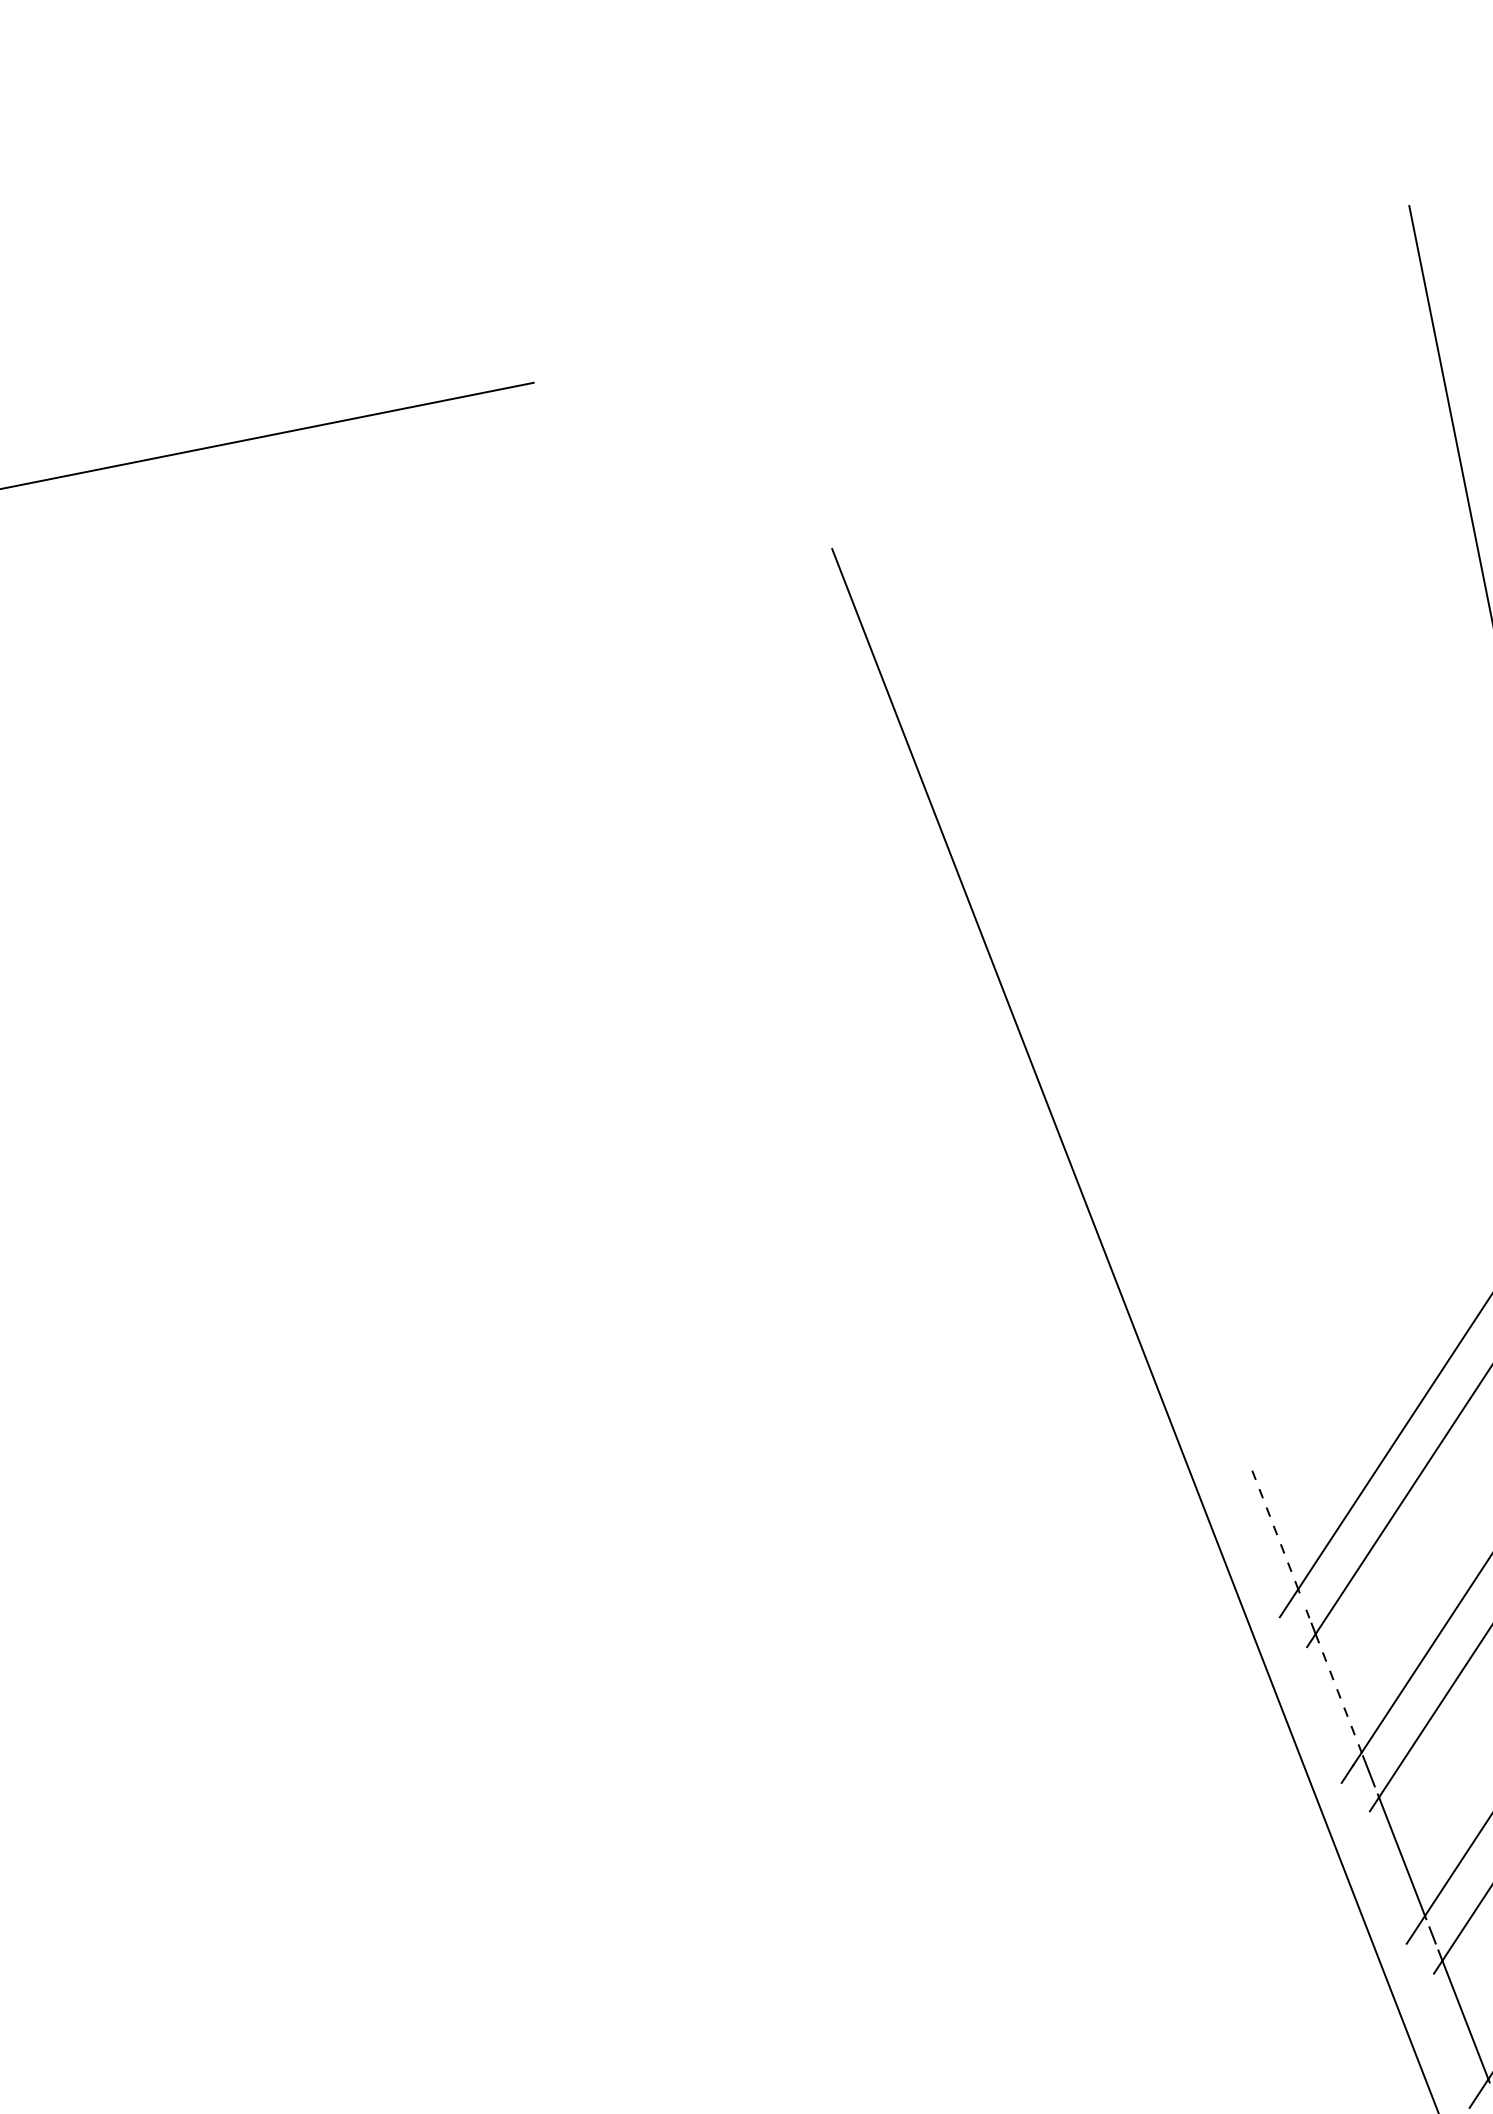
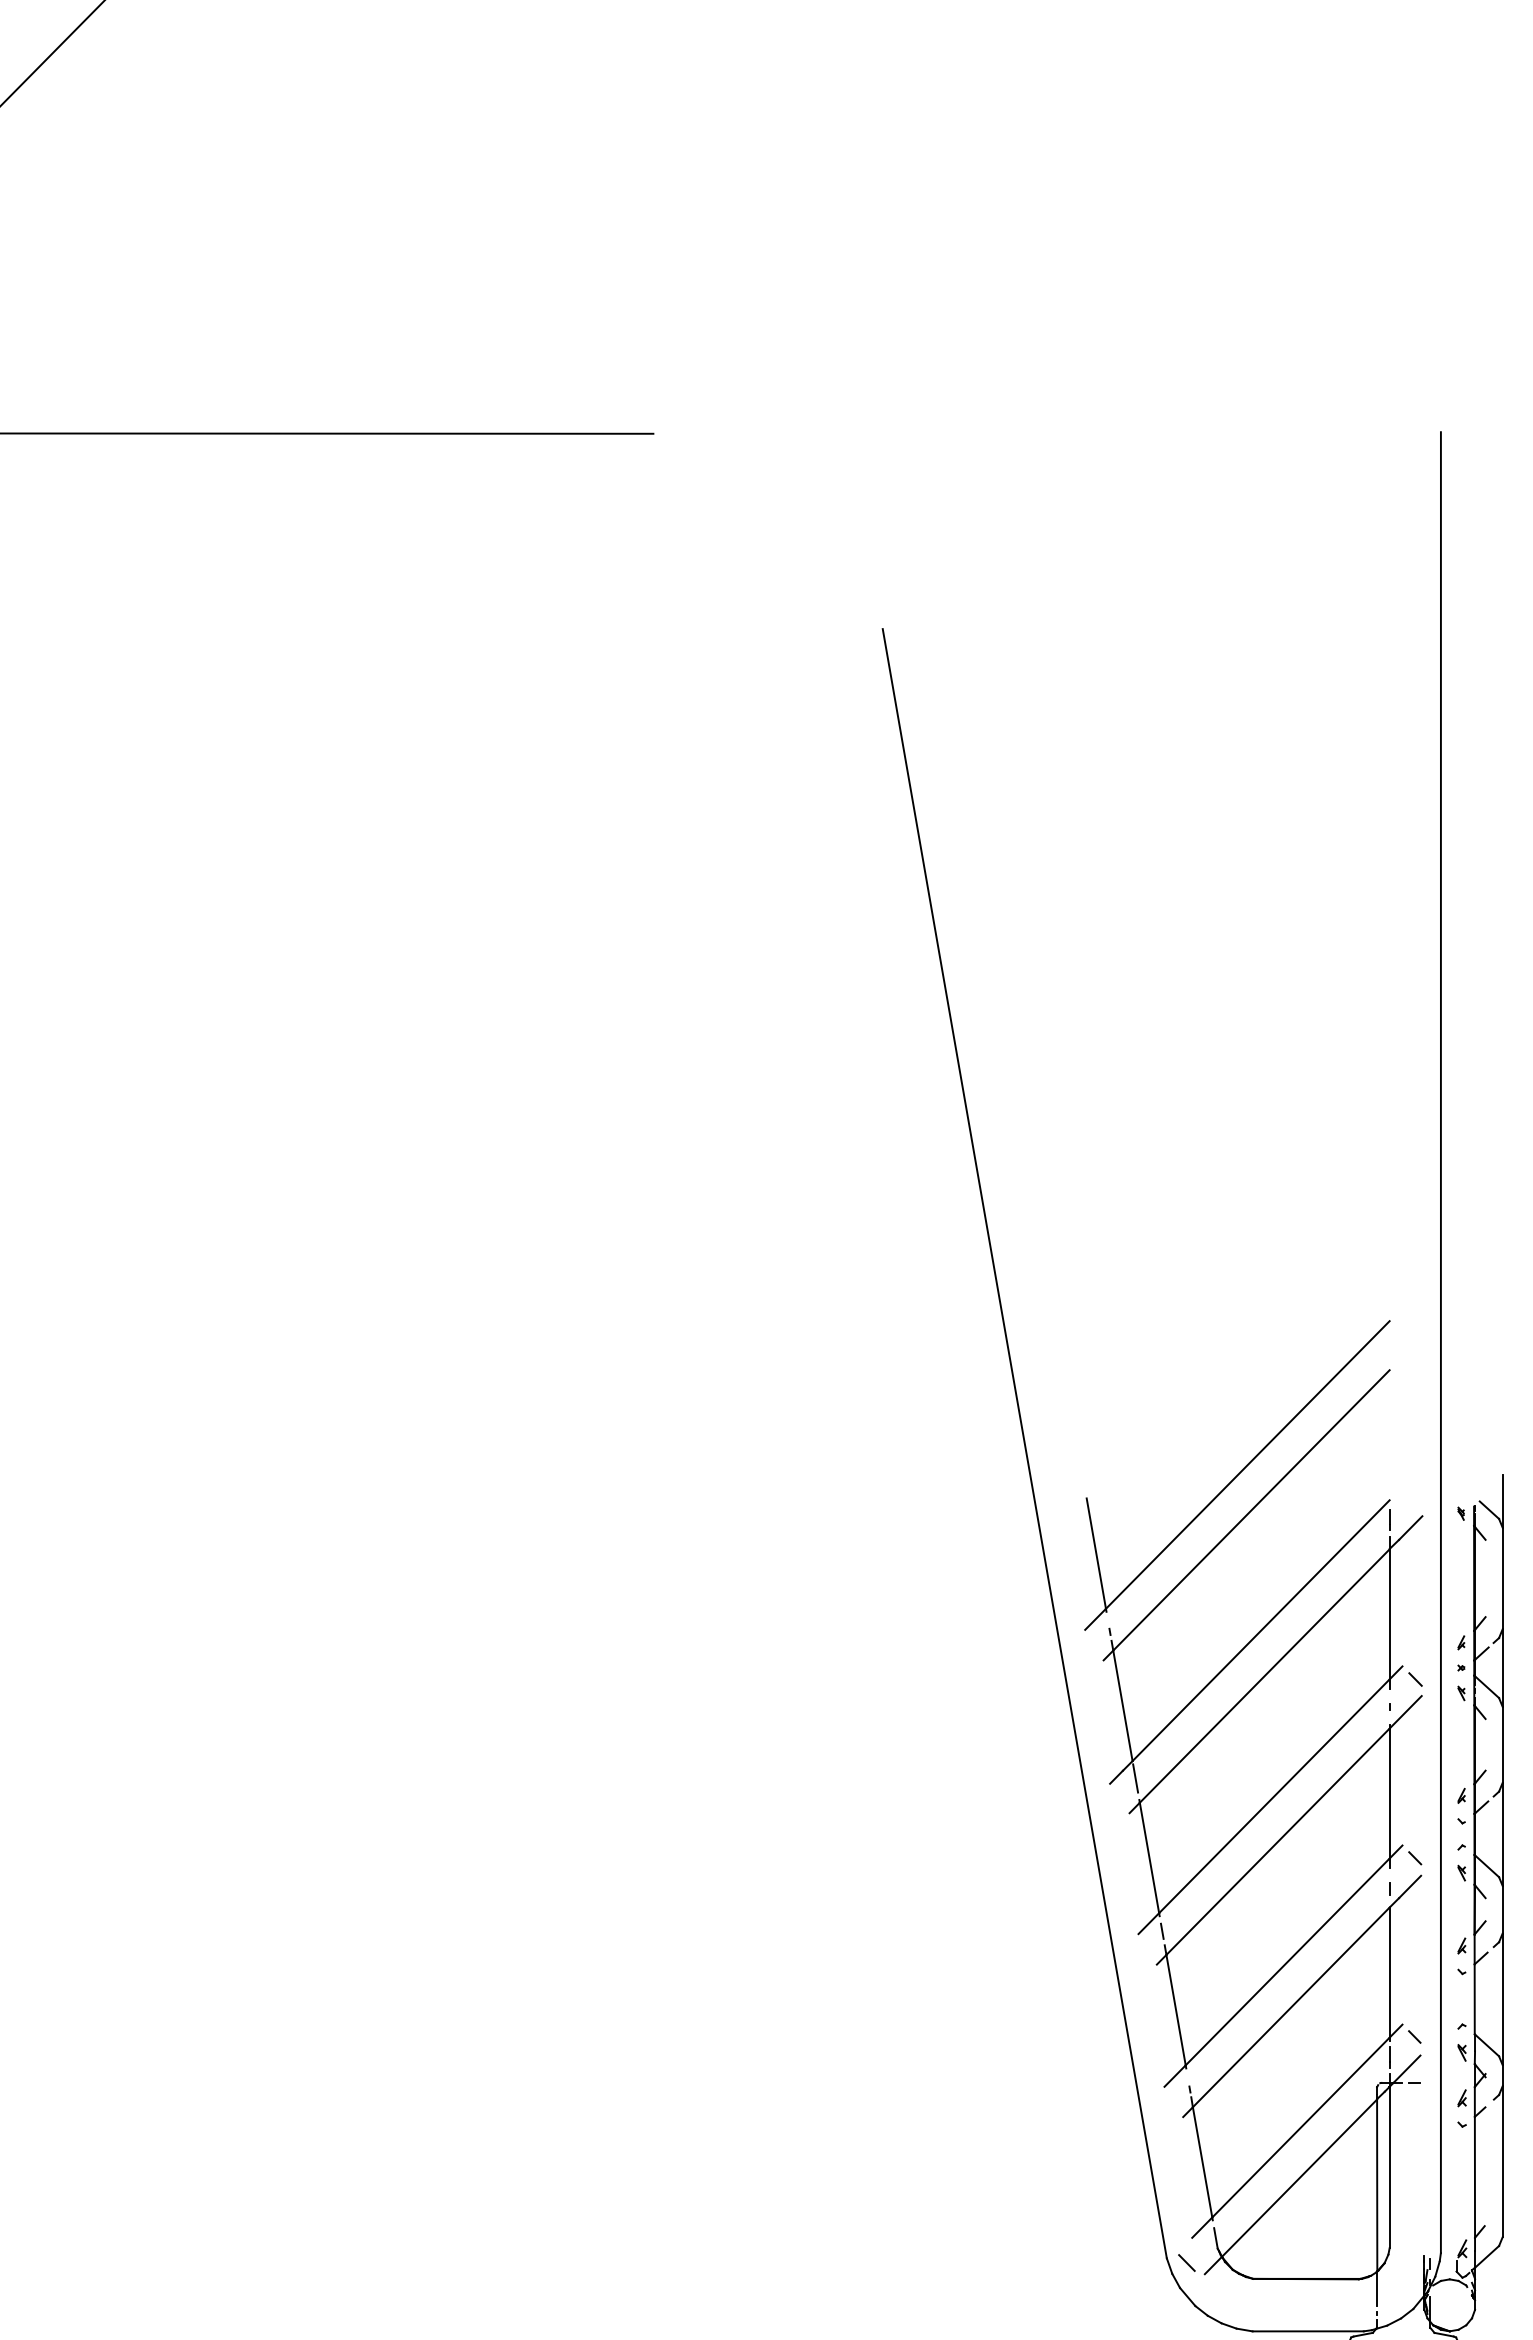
line: (1275, 1530) -> (1096, 1554), dashed -> solid
line: (1339, 1693) -> (1123, 1706), dashed -> solid

